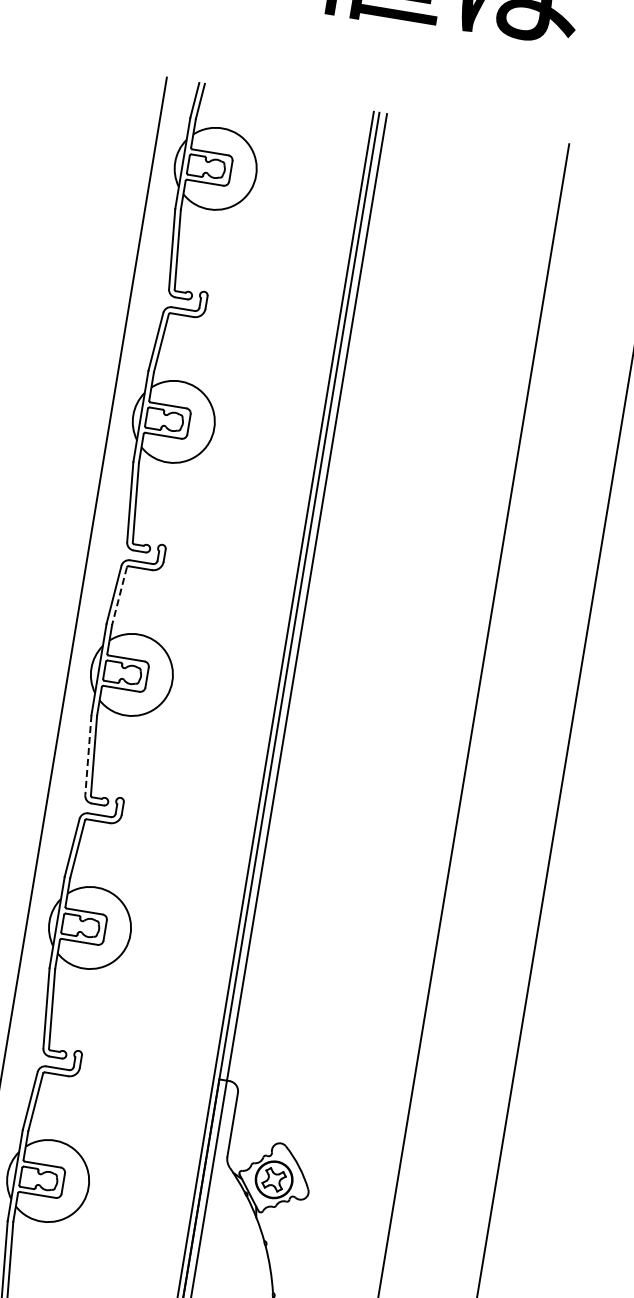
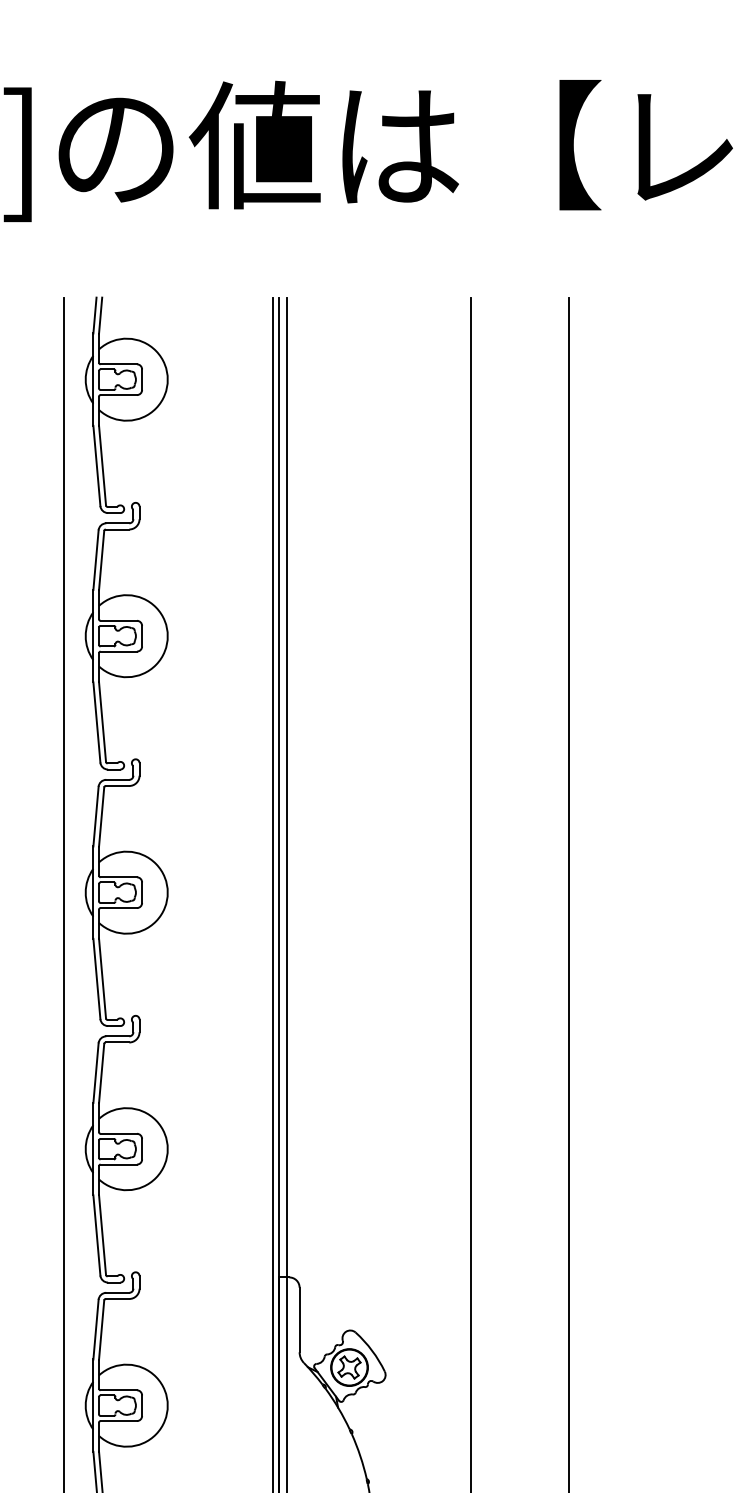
line: (119, 596) -> (101, 817), dashed -> solid
line: (87, 755) -> (96, 979), dashed -> solid

